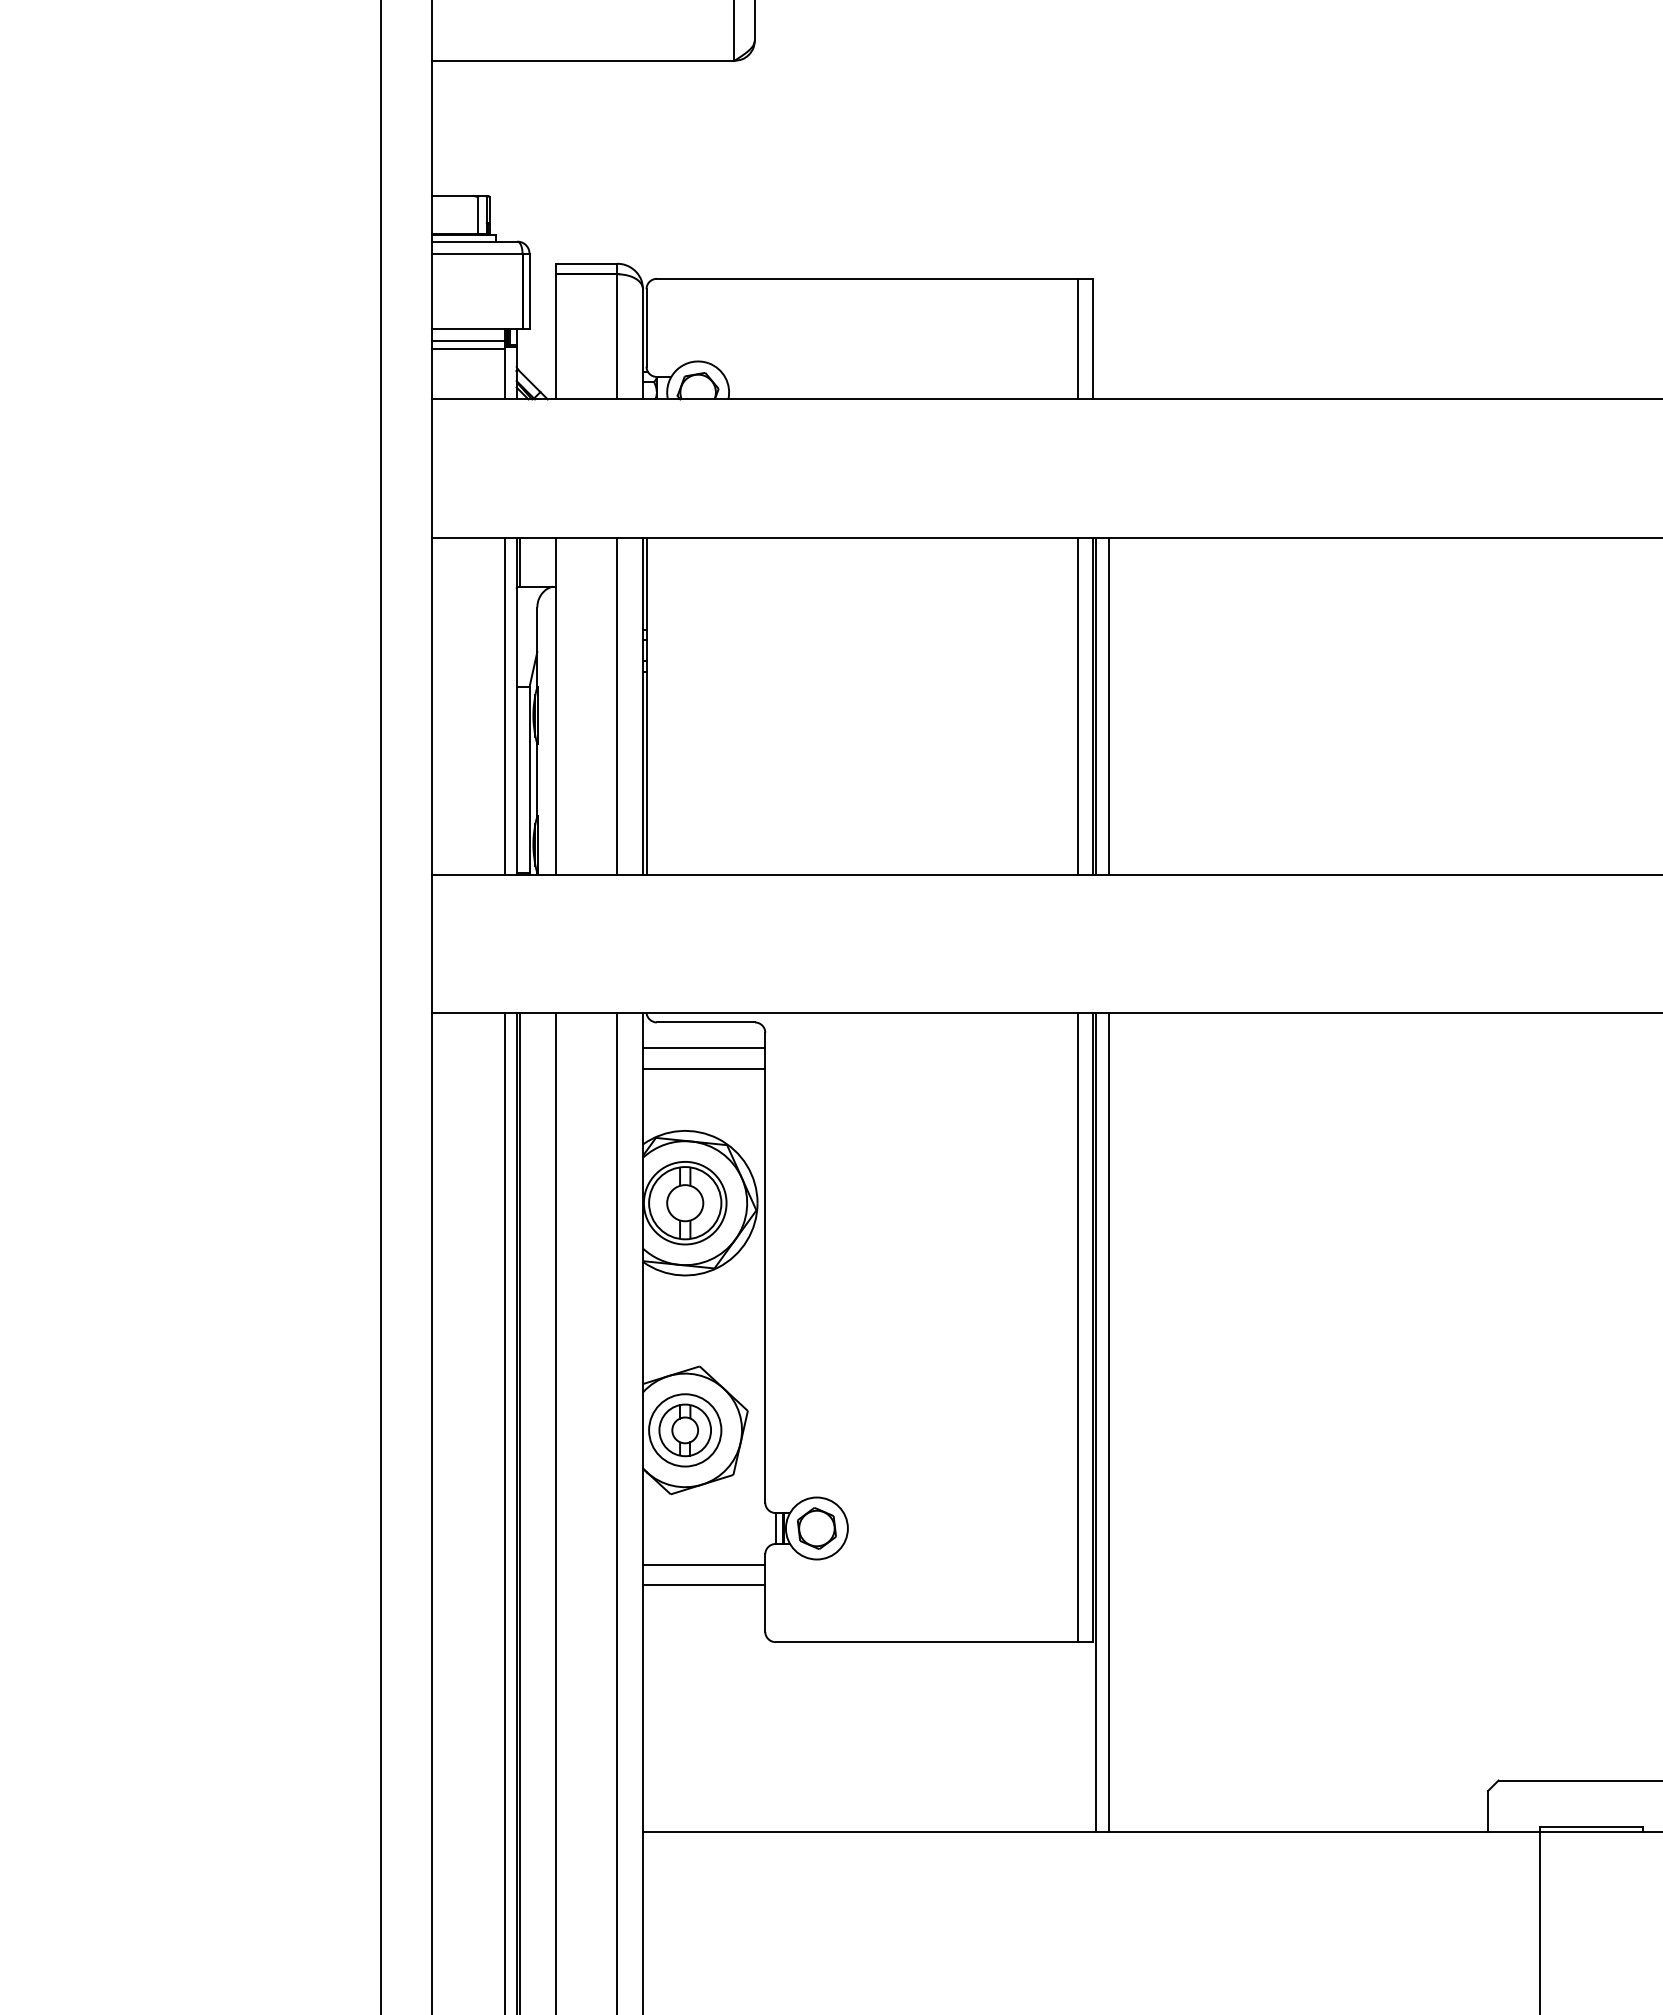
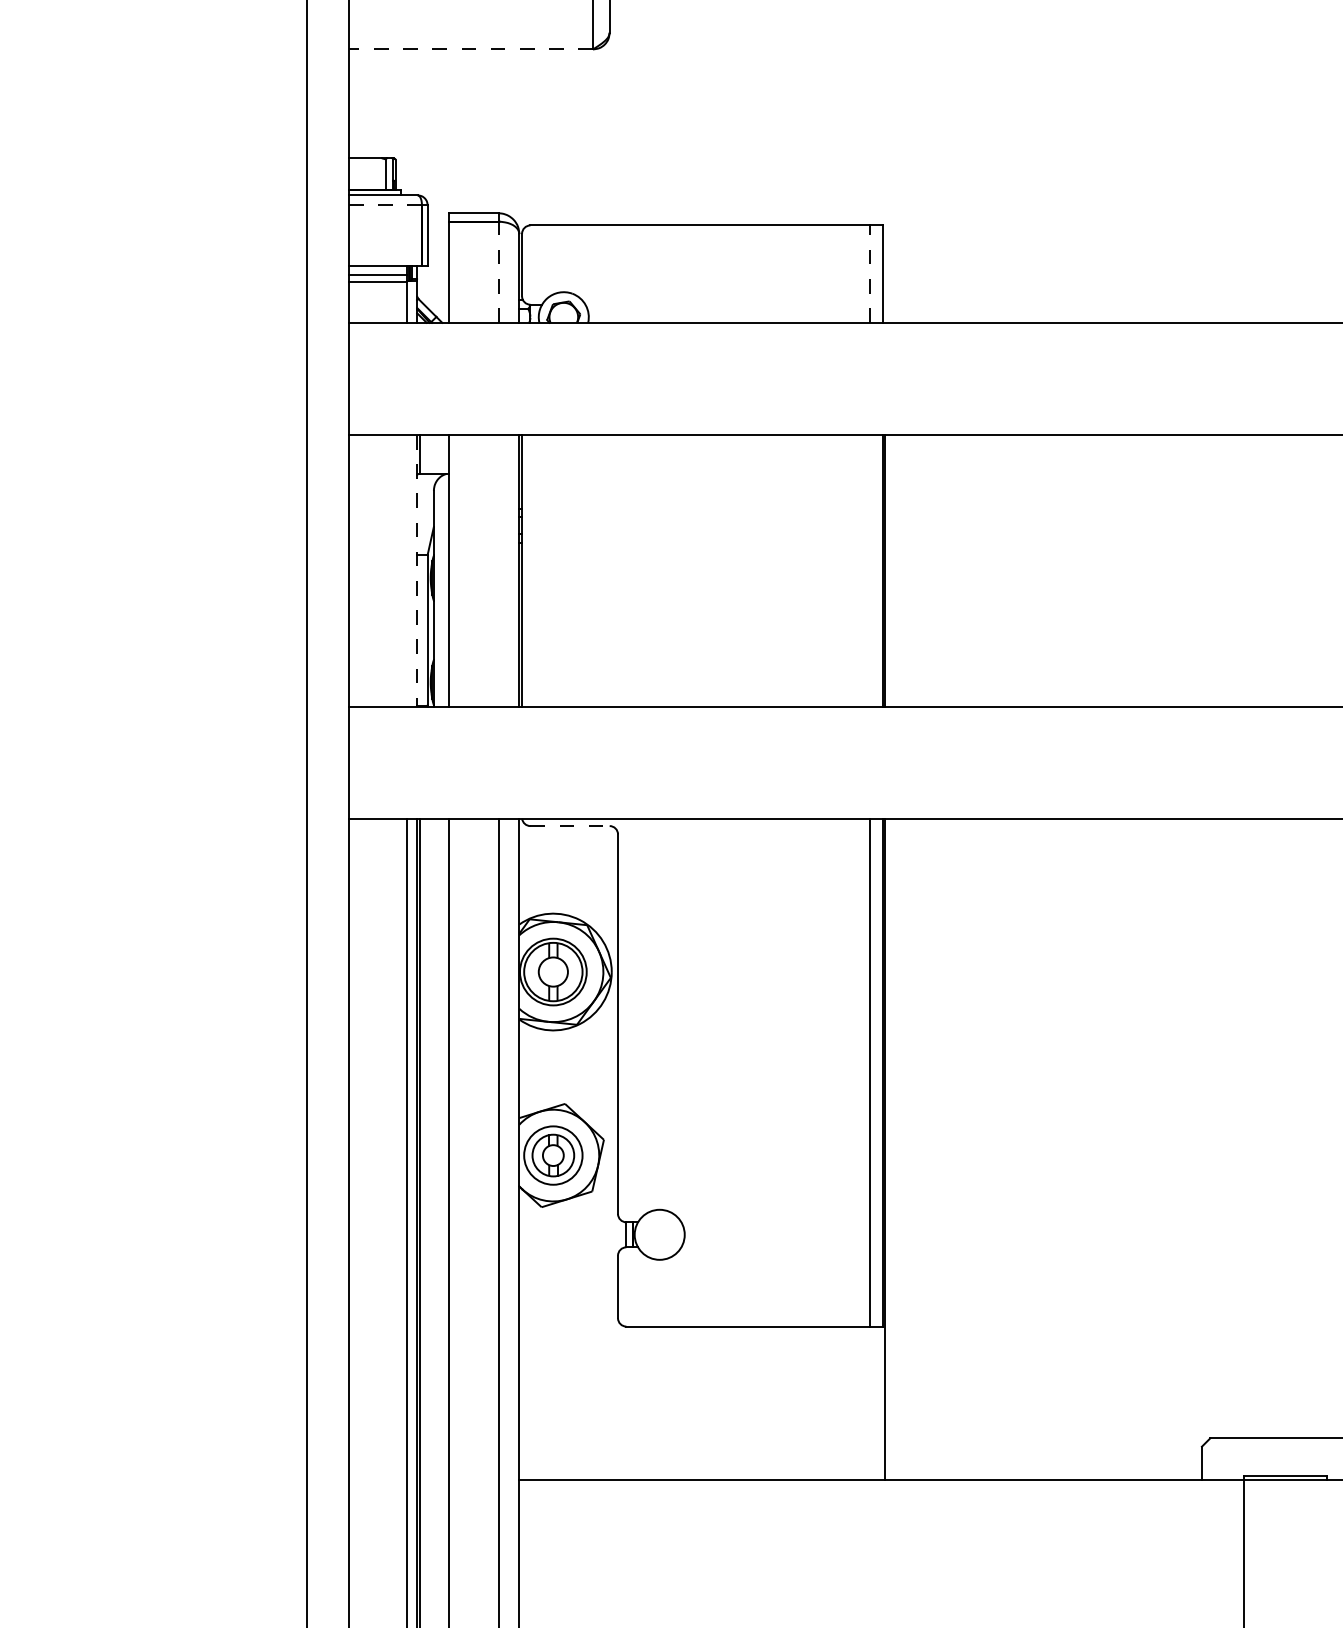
line: (582, 60) -> (470, 49), solid -> dashed
line: (477, 253) -> (385, 204), solid -> dashed
line: (617, 336) -> (498, 272), solid -> dashed
line: (1077, 338) -> (870, 273), solid -> dashed
line: (504, 706) -> (407, 570), removed
line: (516, 706) -> (417, 570), solid -> dashed
line: (617, 706) -> (498, 570), removed
line: (1077, 706) -> (870, 570), removed
line: (1108, 706) -> (895, 570), removed
line: (706, 1022) -> (570, 826), solid -> dashed
line: (704, 1048) -> (568, 847), removed
line: (704, 1068) -> (568, 863), removed
line: (1108, 1422) -> (895, 1149), removed
part: (816, 1528) -> (659, 1234), removed
line: (704, 1564) -> (568, 1263), removed
line: (704, 1585) -> (568, 1280), removed

